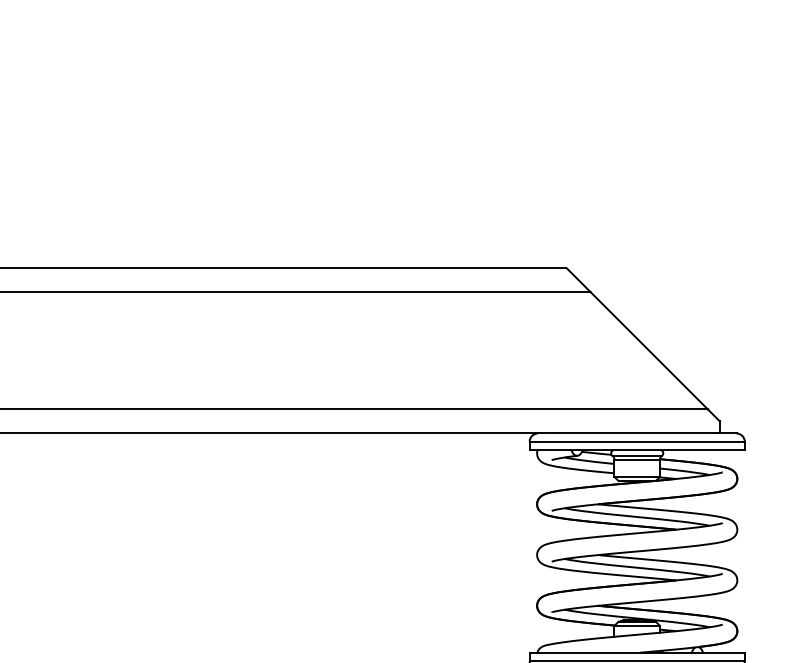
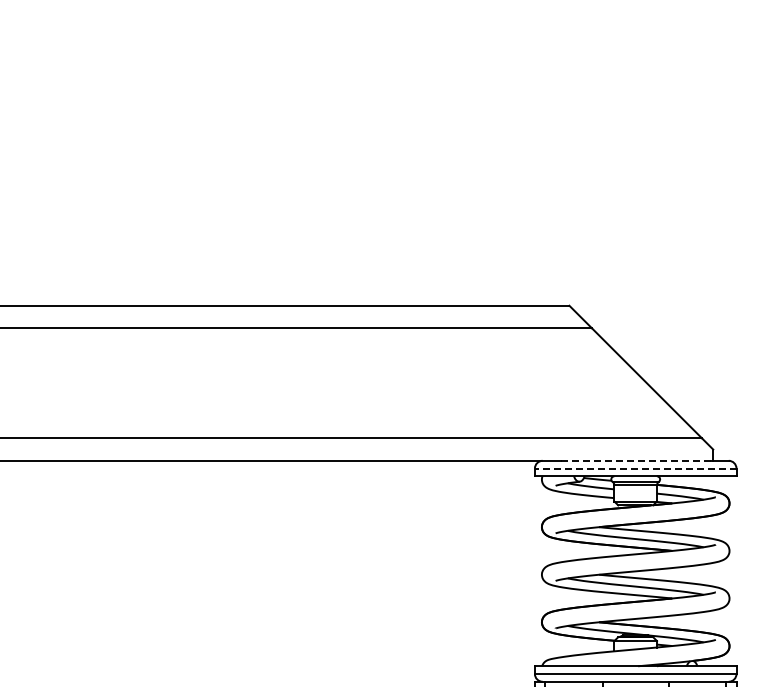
line: (638, 433) -> (636, 460), solid -> dashed
line: (636, 441) -> (635, 468), solid -> dashed

